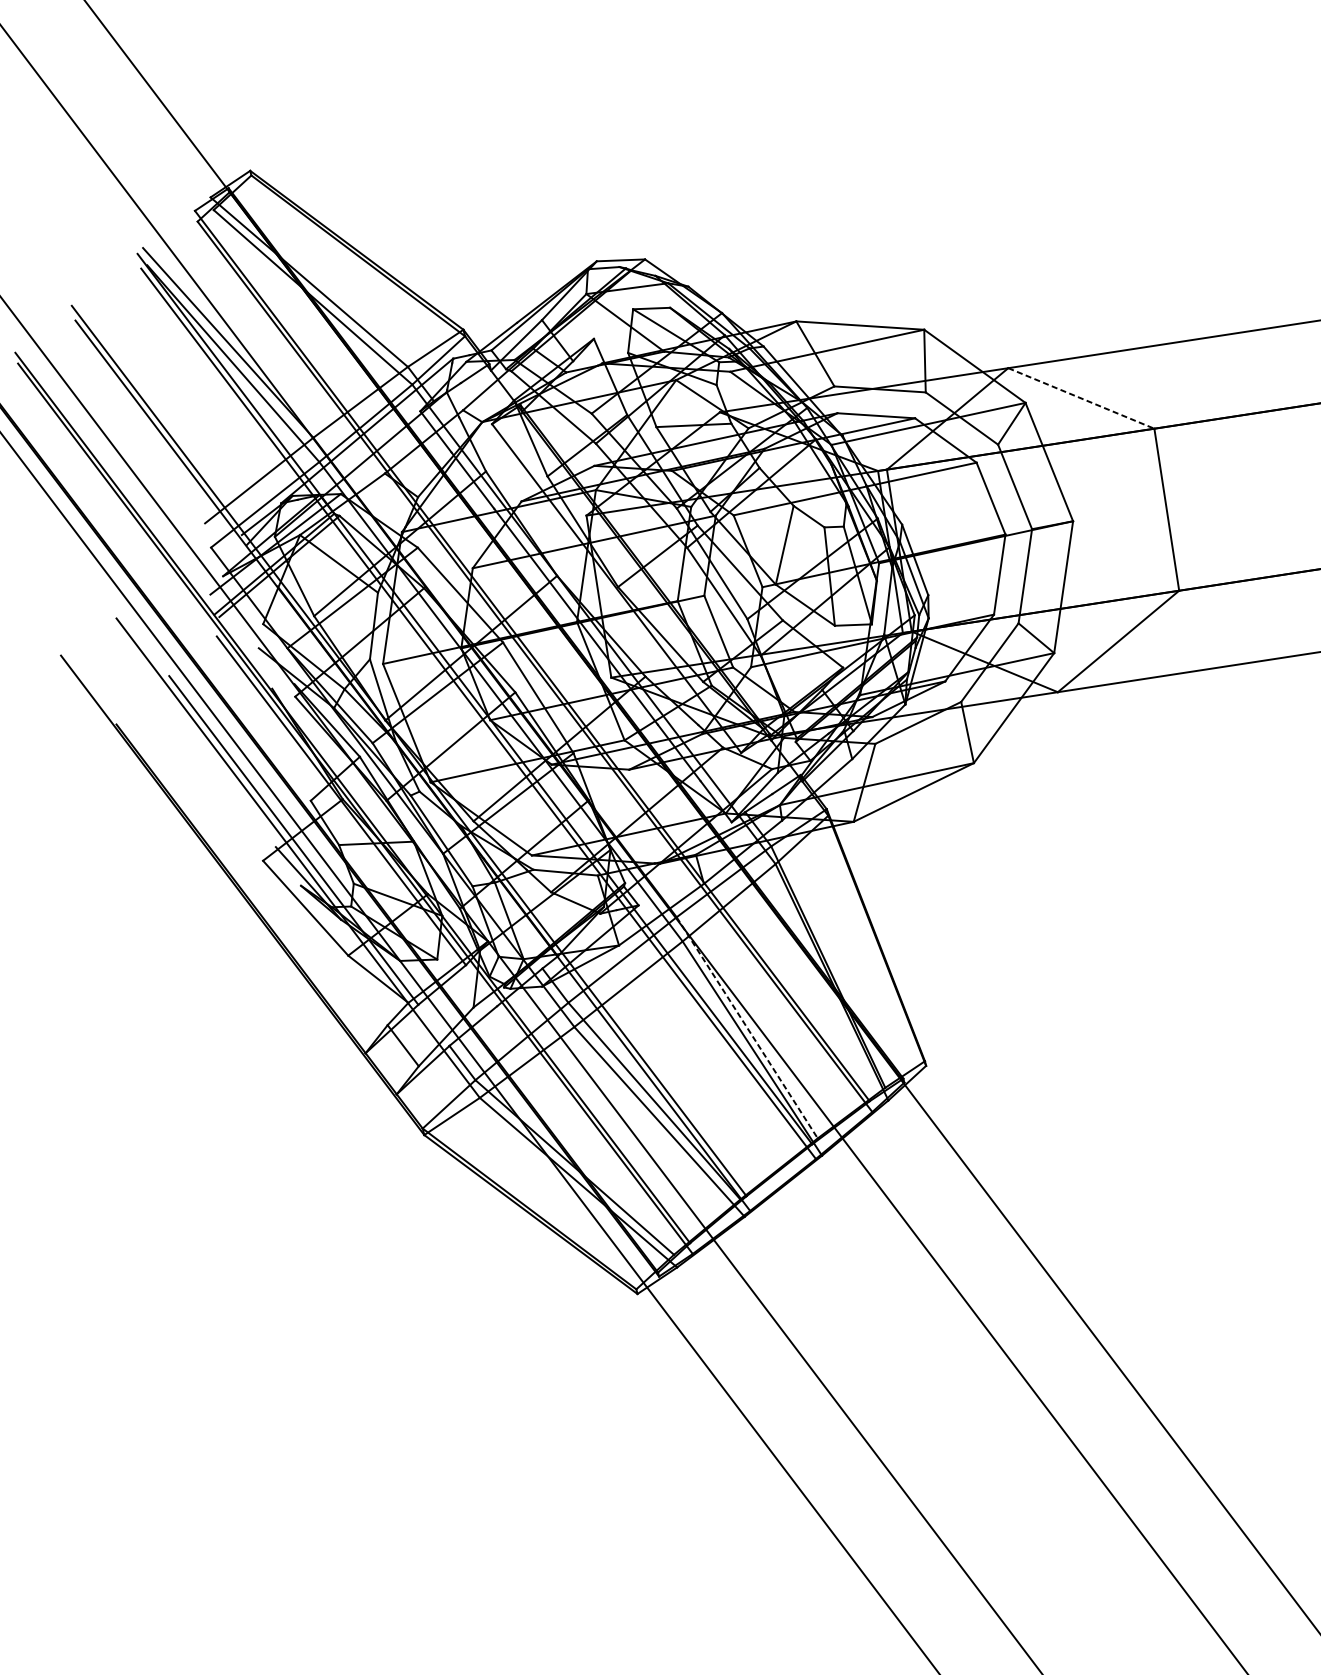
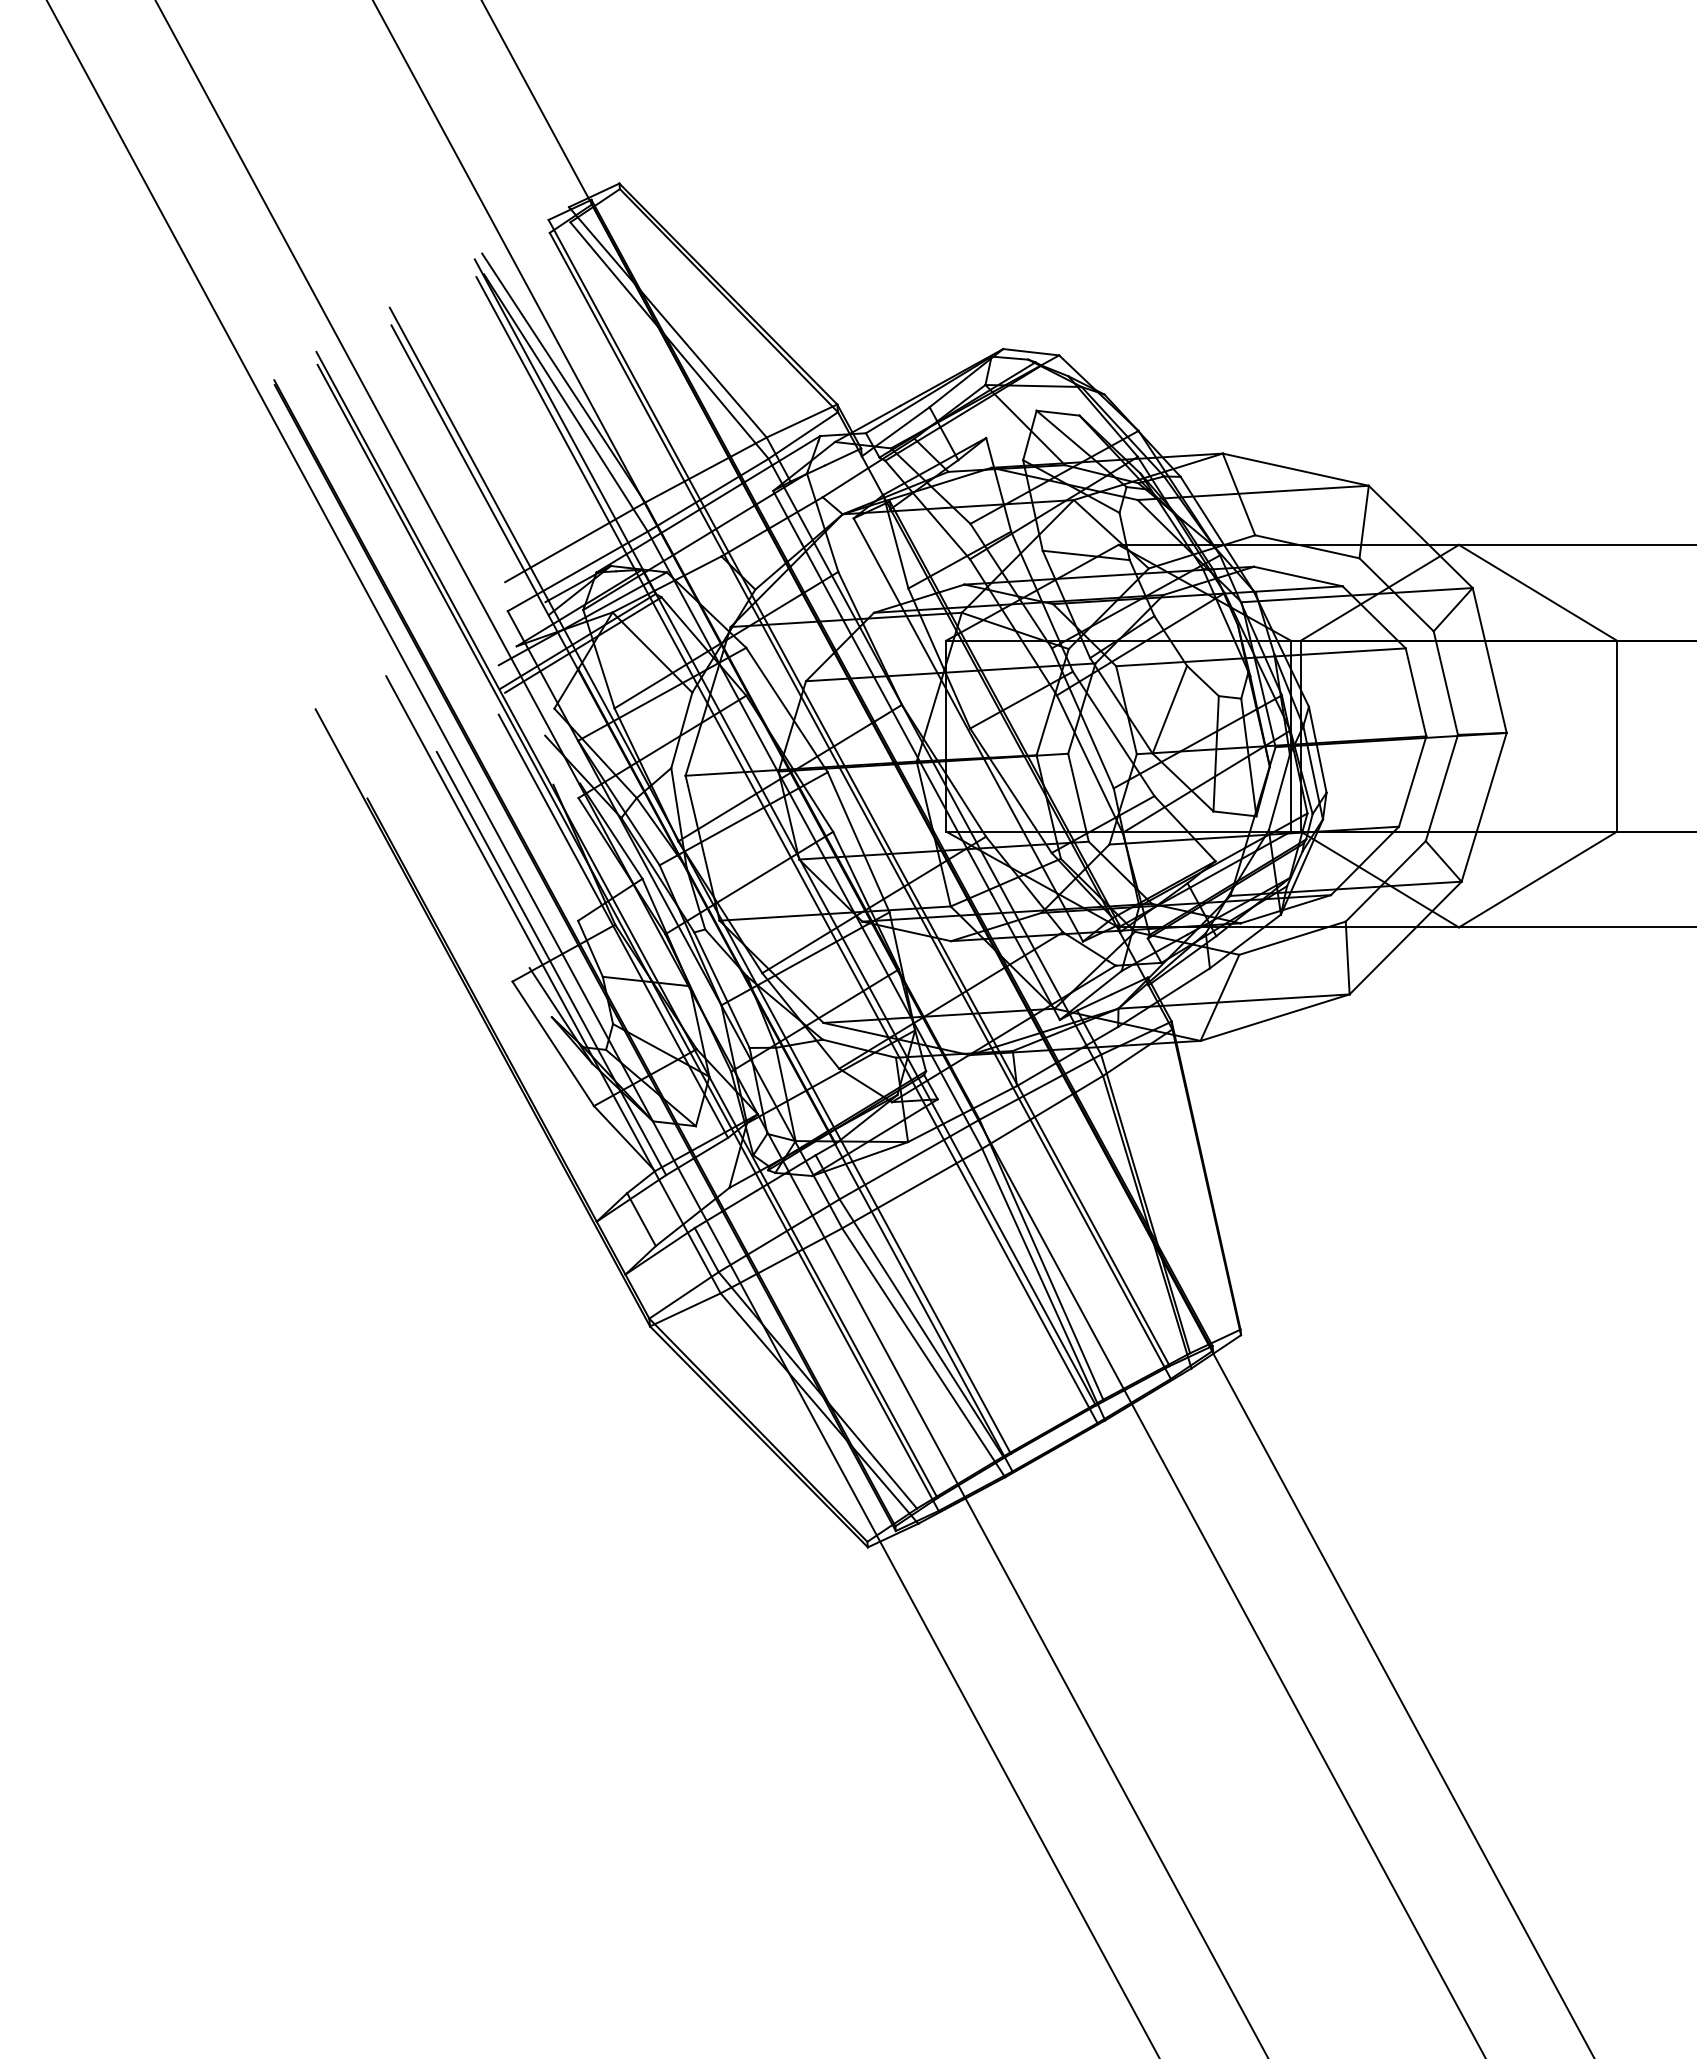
line: (1081, 399) -> (1538, 593), dashed -> solid
line: (747, 1028) -> (1041, 1260), dashed -> solid

